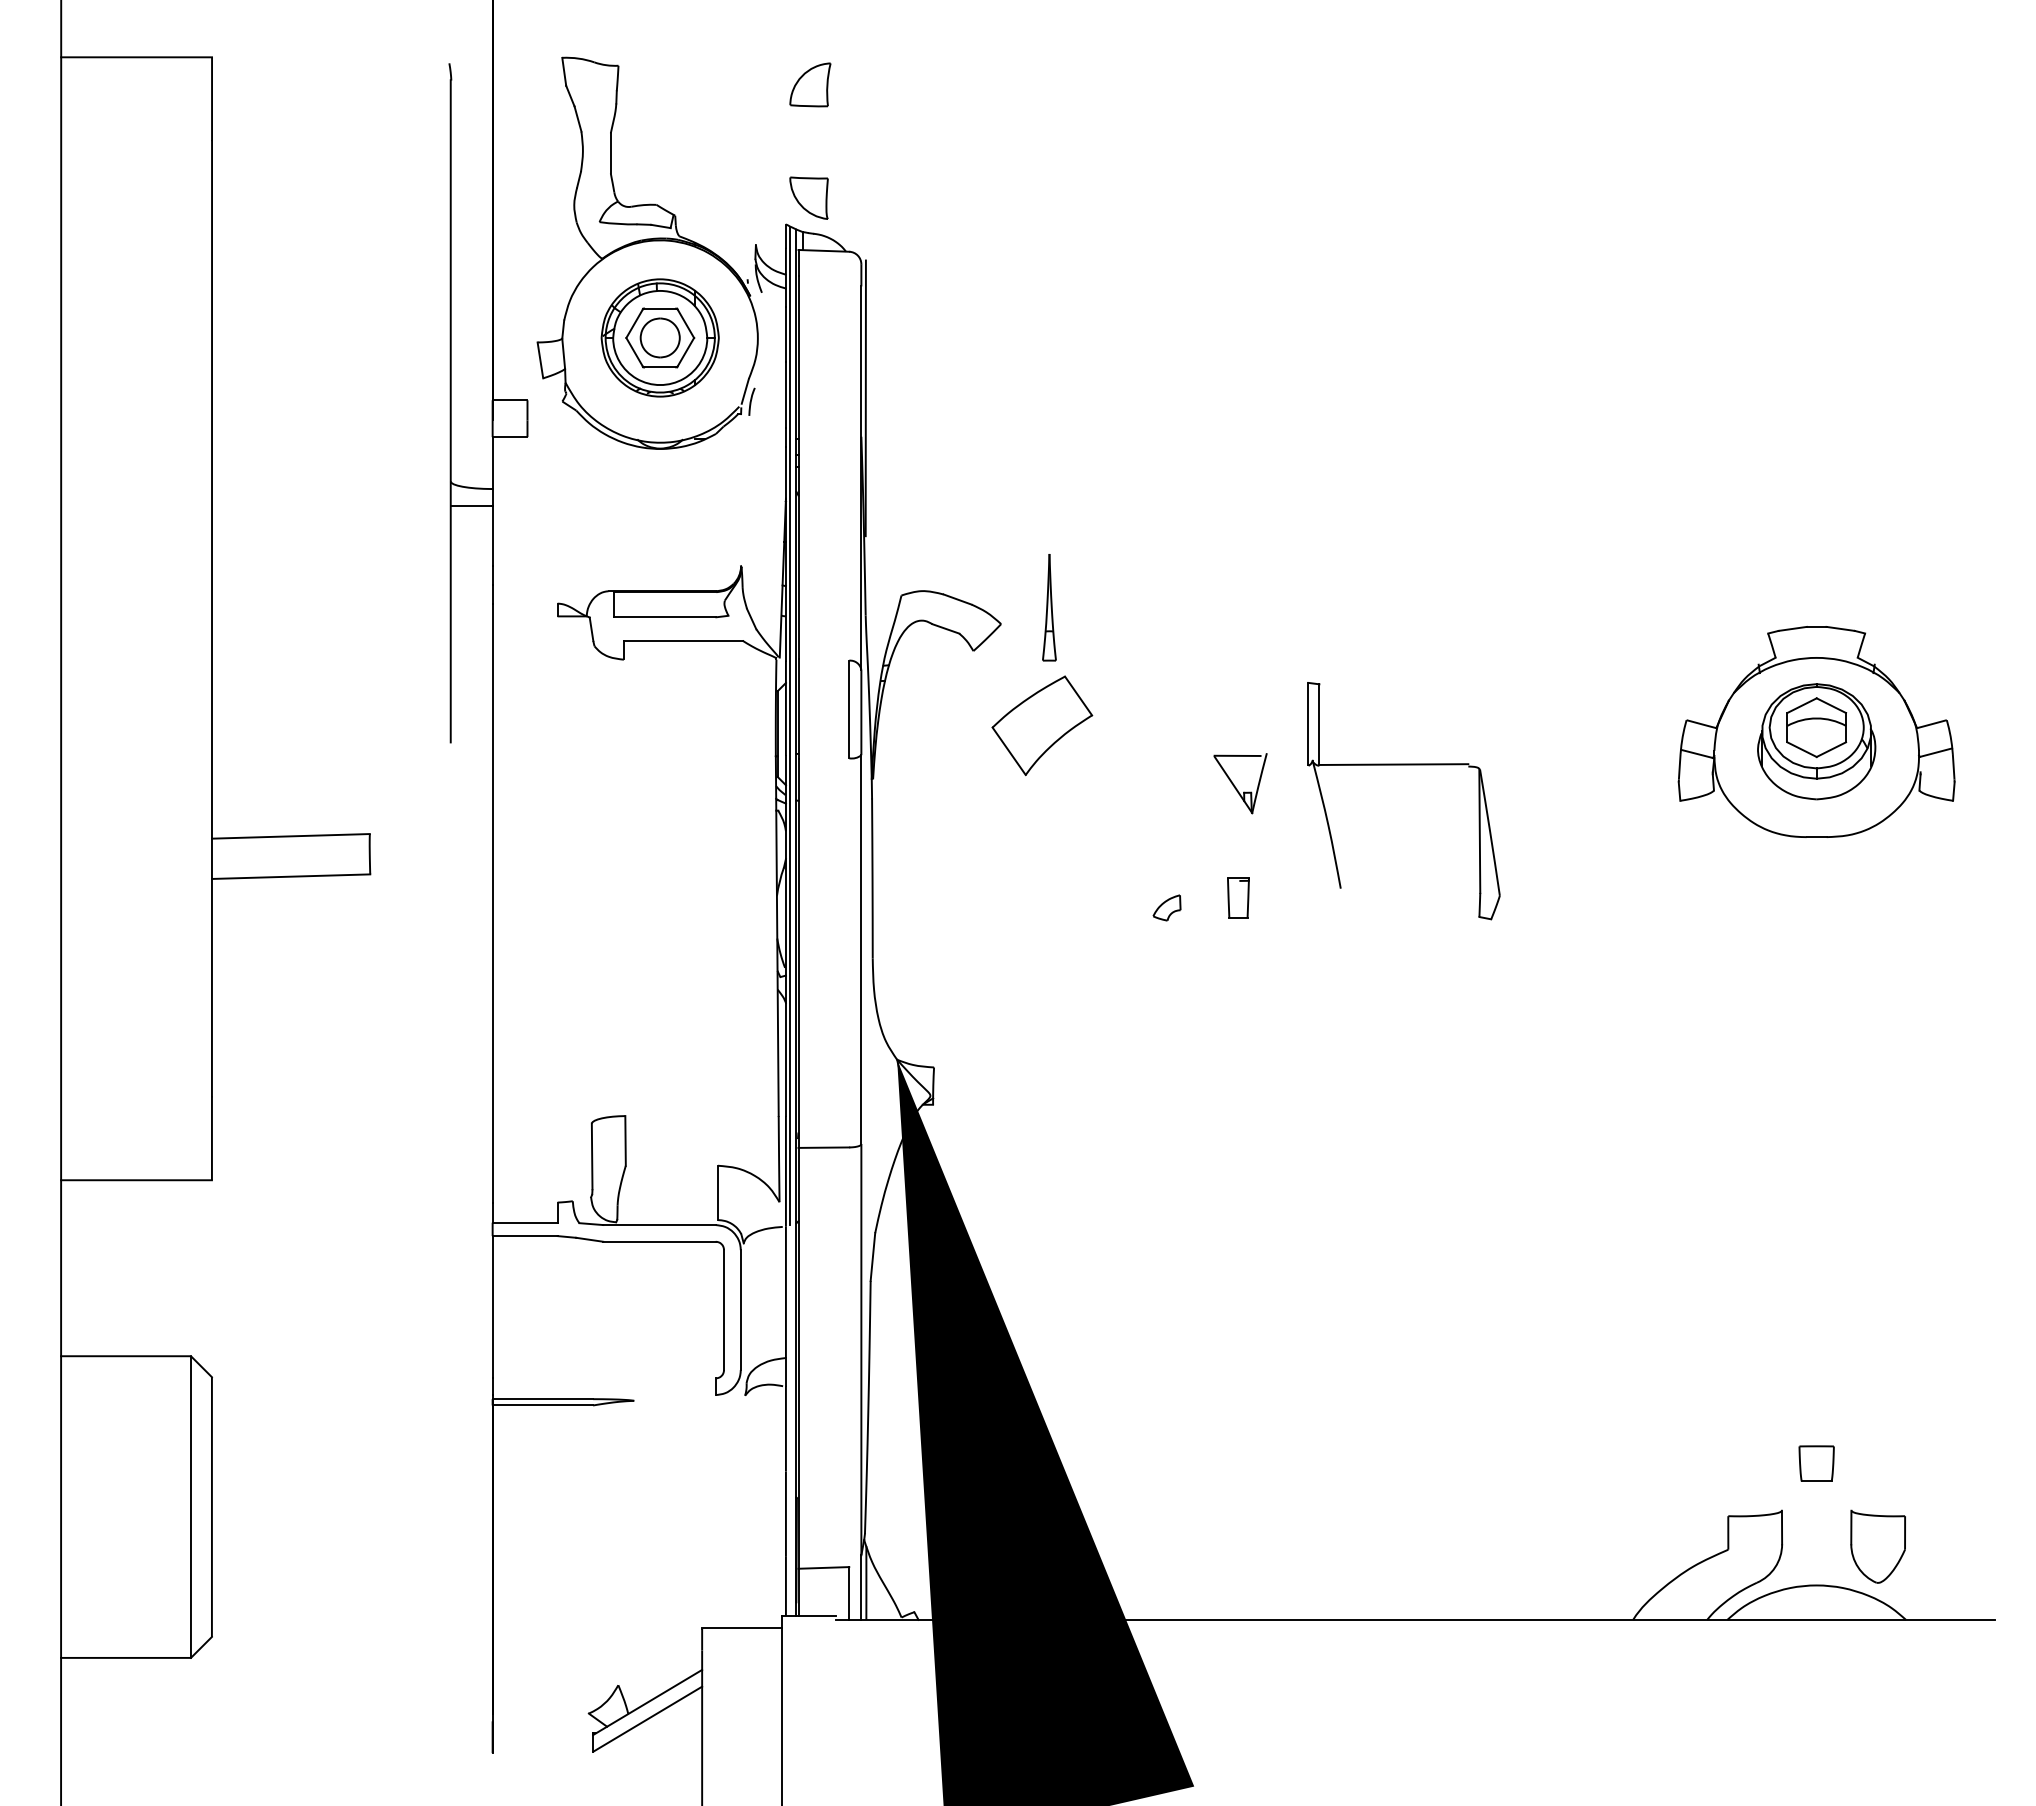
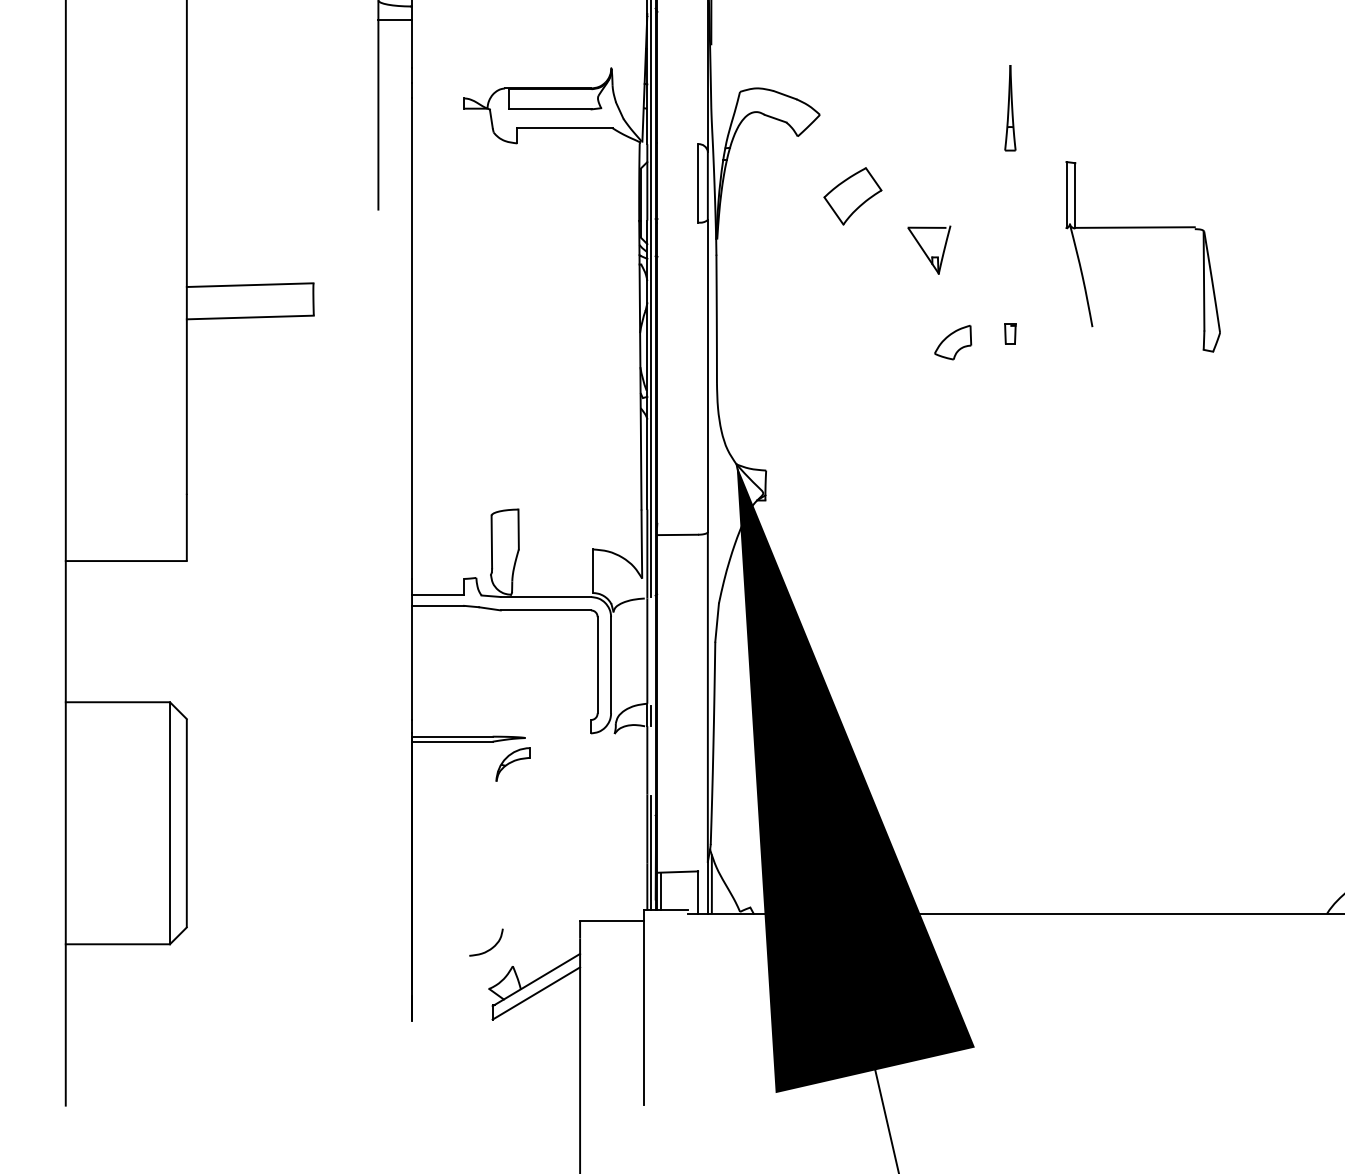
part: (1049, 607) -> (1010, 107), moved
part: (1041, 725) -> (852, 196), size x0.71
part: (1240, 783) -> (929, 249), moved
part: (1238, 897) -> (1010, 334), size x0.62
part: (1166, 907) -> (952, 342), size x1.67
line: (790, 1372) -> (650, 715), added
part: (618, 1433) -> (512, 764), added
line: (790, 1543) -> (650, 852), added
line: (802, 1591) -> (660, 891), added
curve: (589, 1663) -> (489, 948), added

